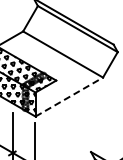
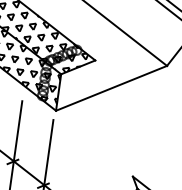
line: (69, 97) -> (111, 89), dashed -> solid

